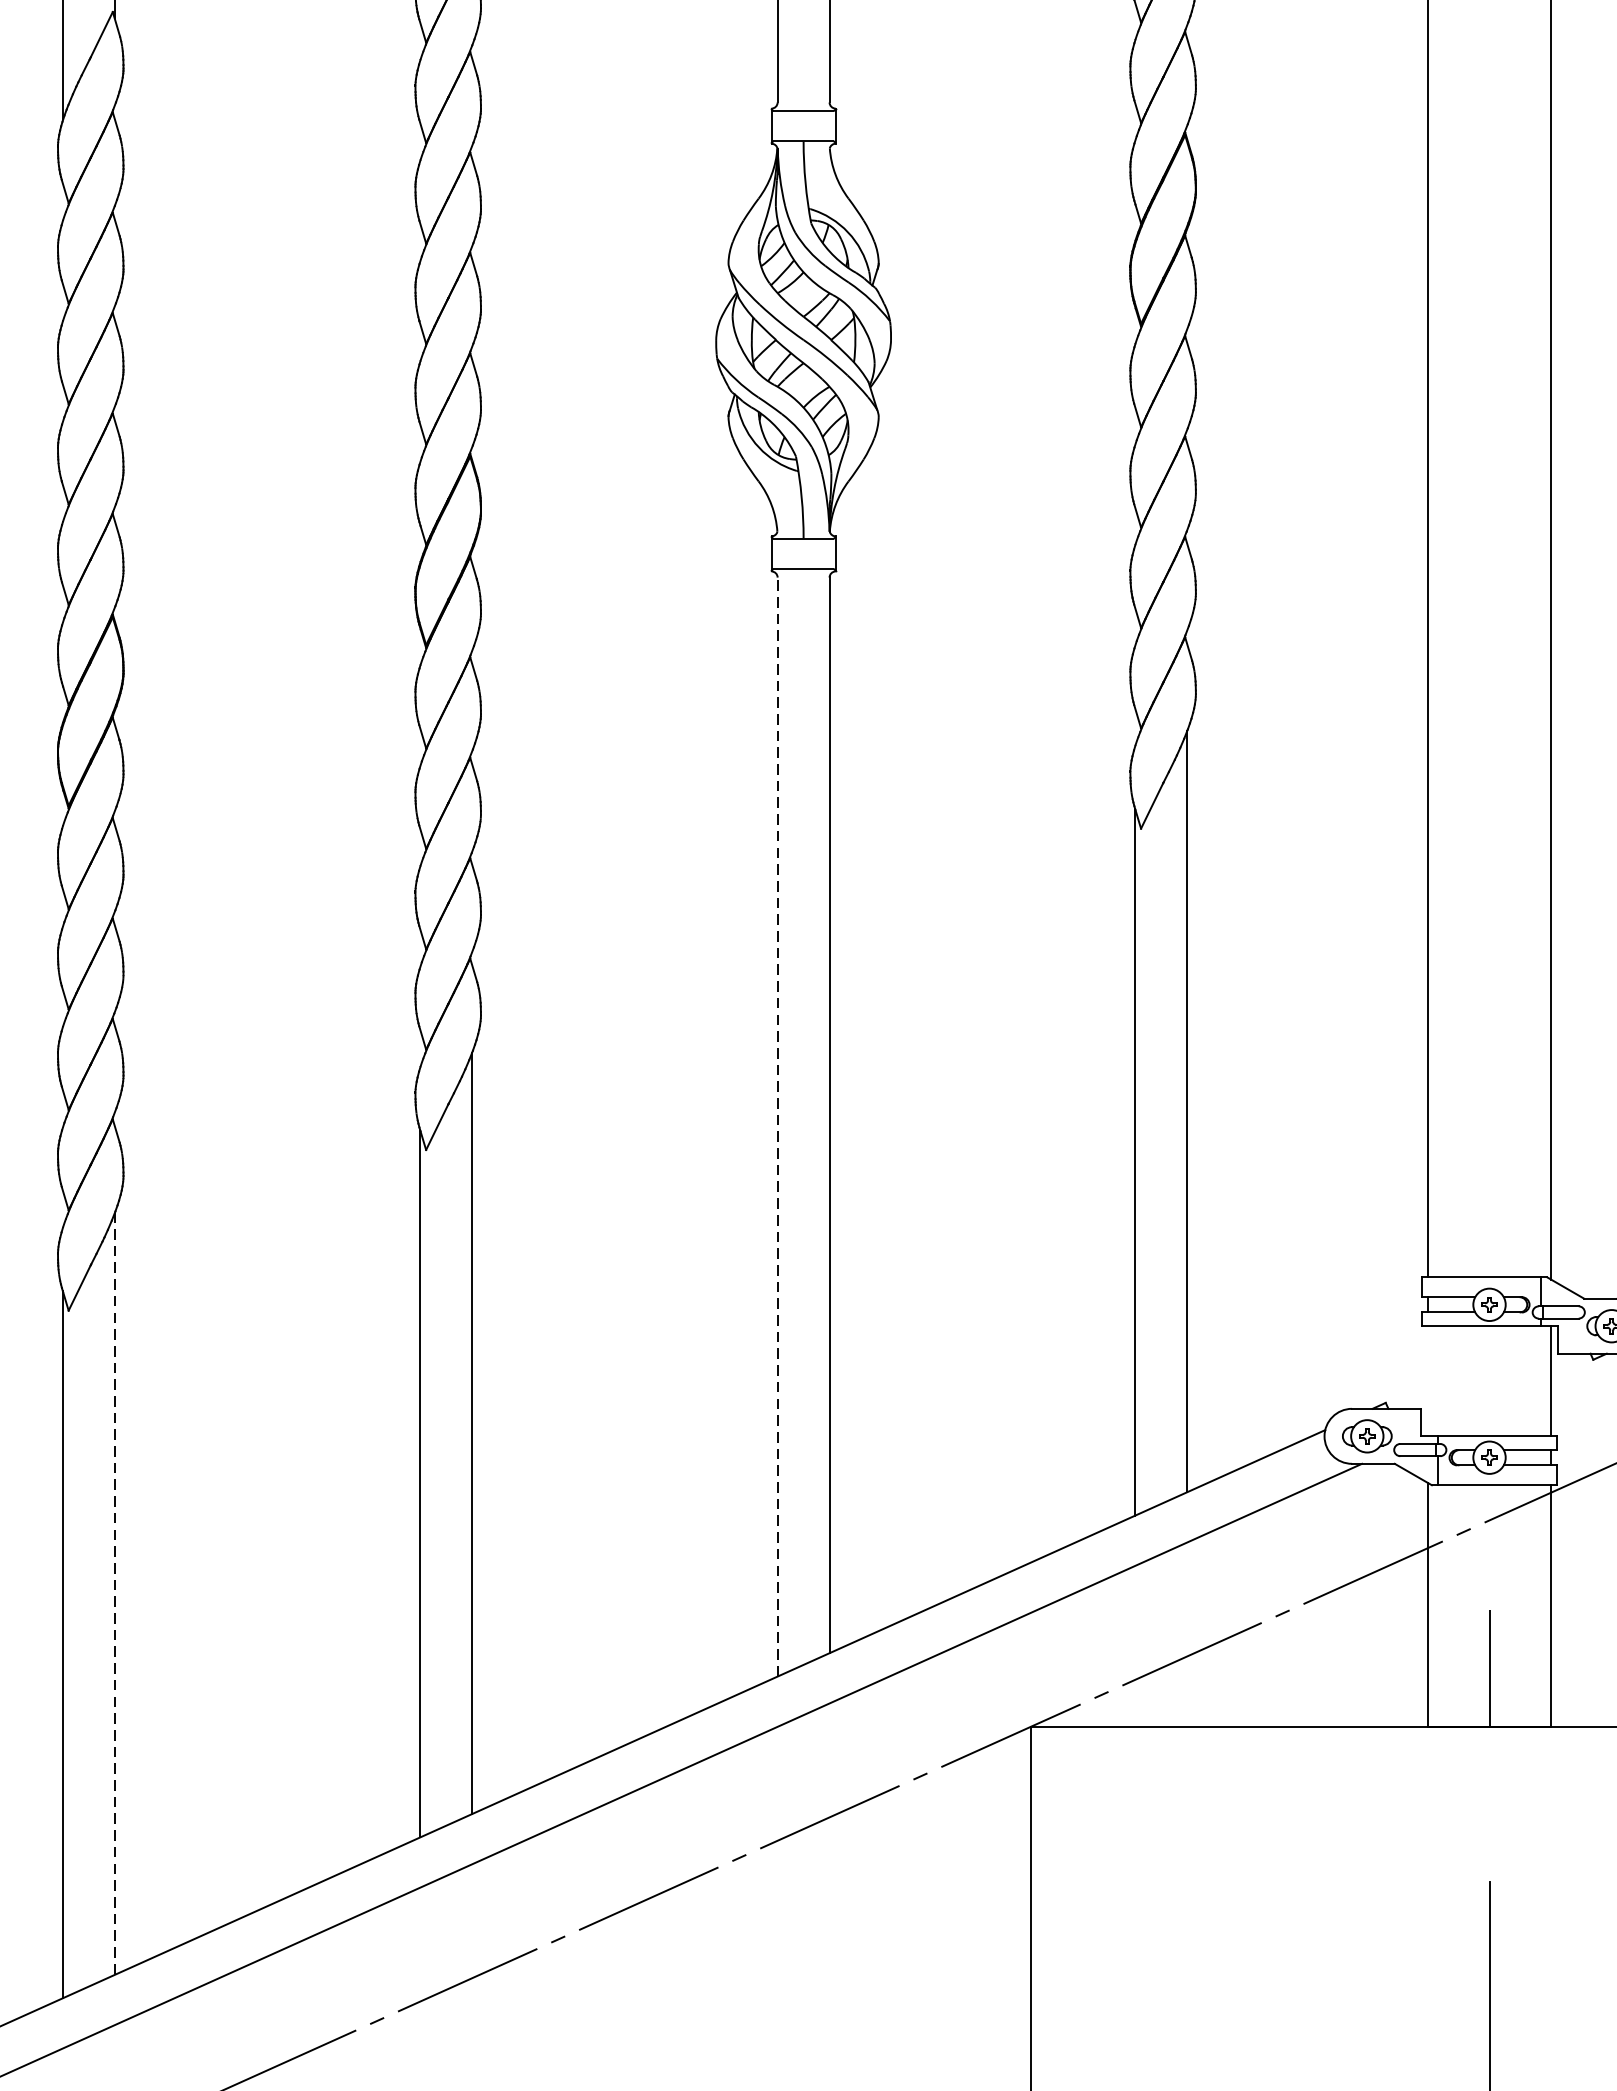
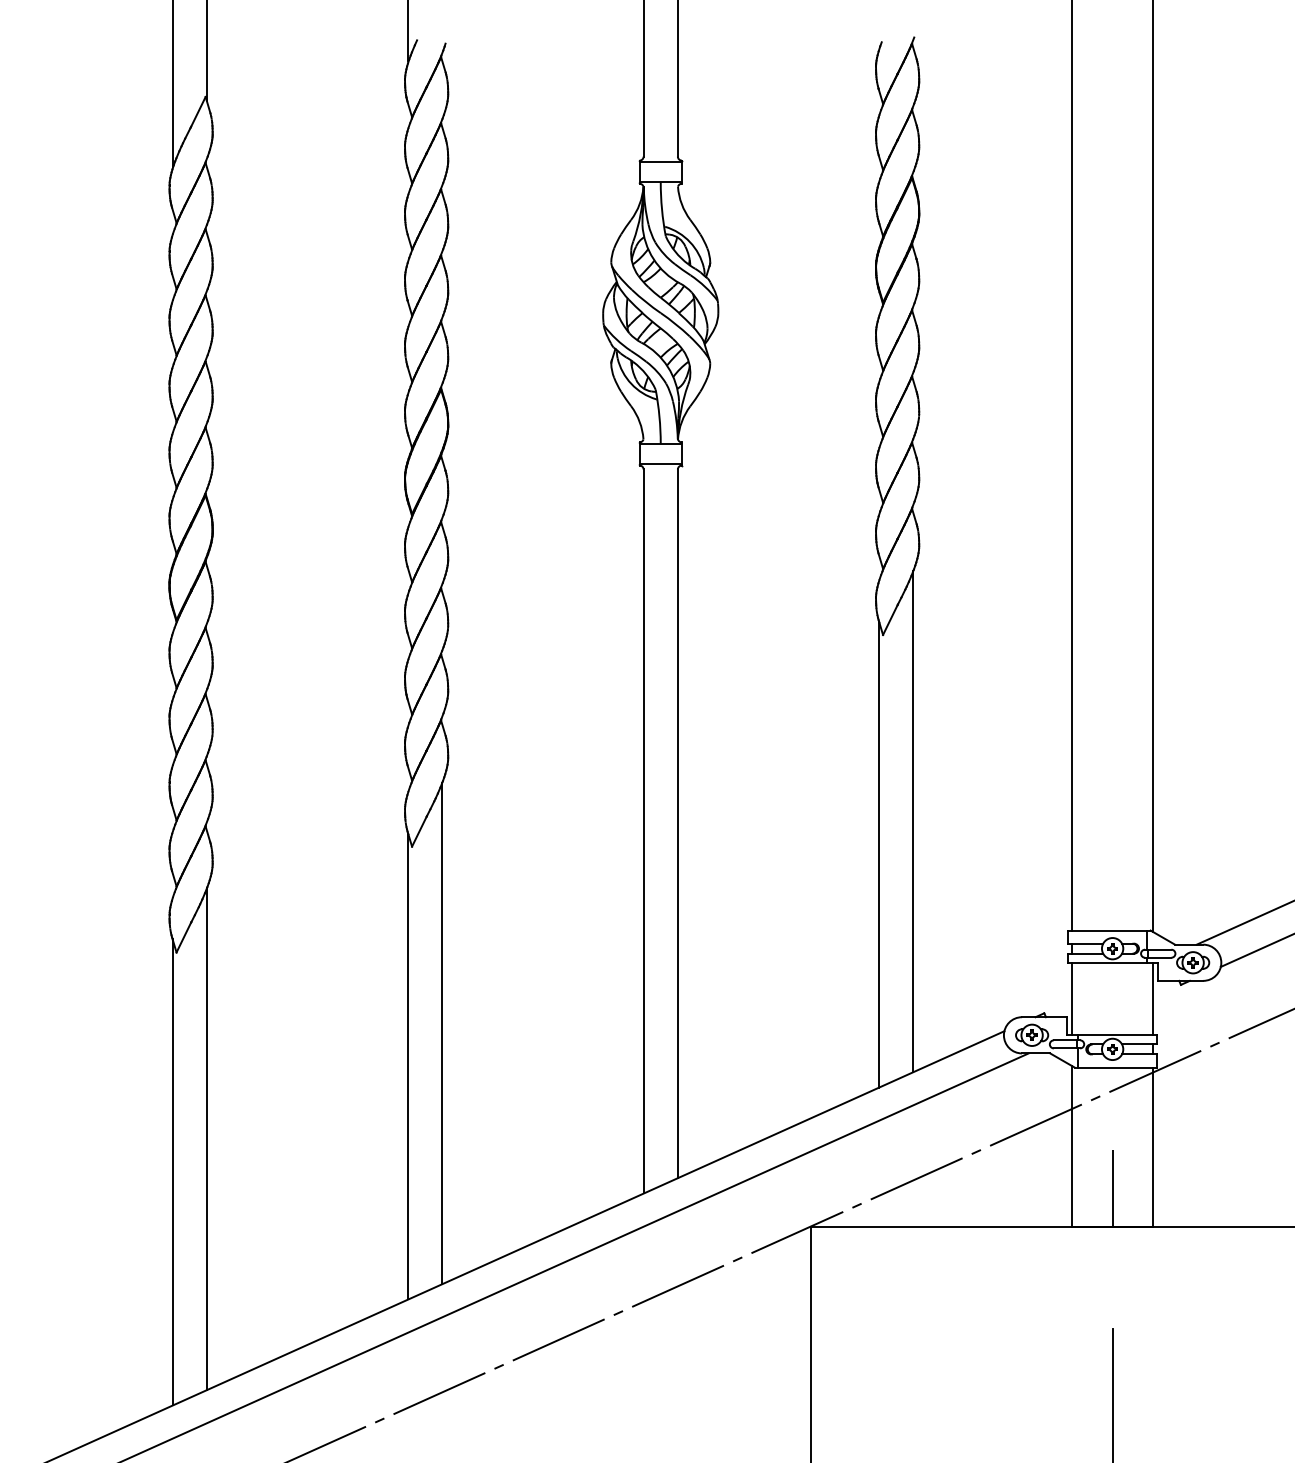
line: (777, 1125) -> (643, 830), dashed -> solid
line: (1427, 1380) -> (1071, 998), added
line: (114, 1594) -> (206, 1139), dashed -> solid

